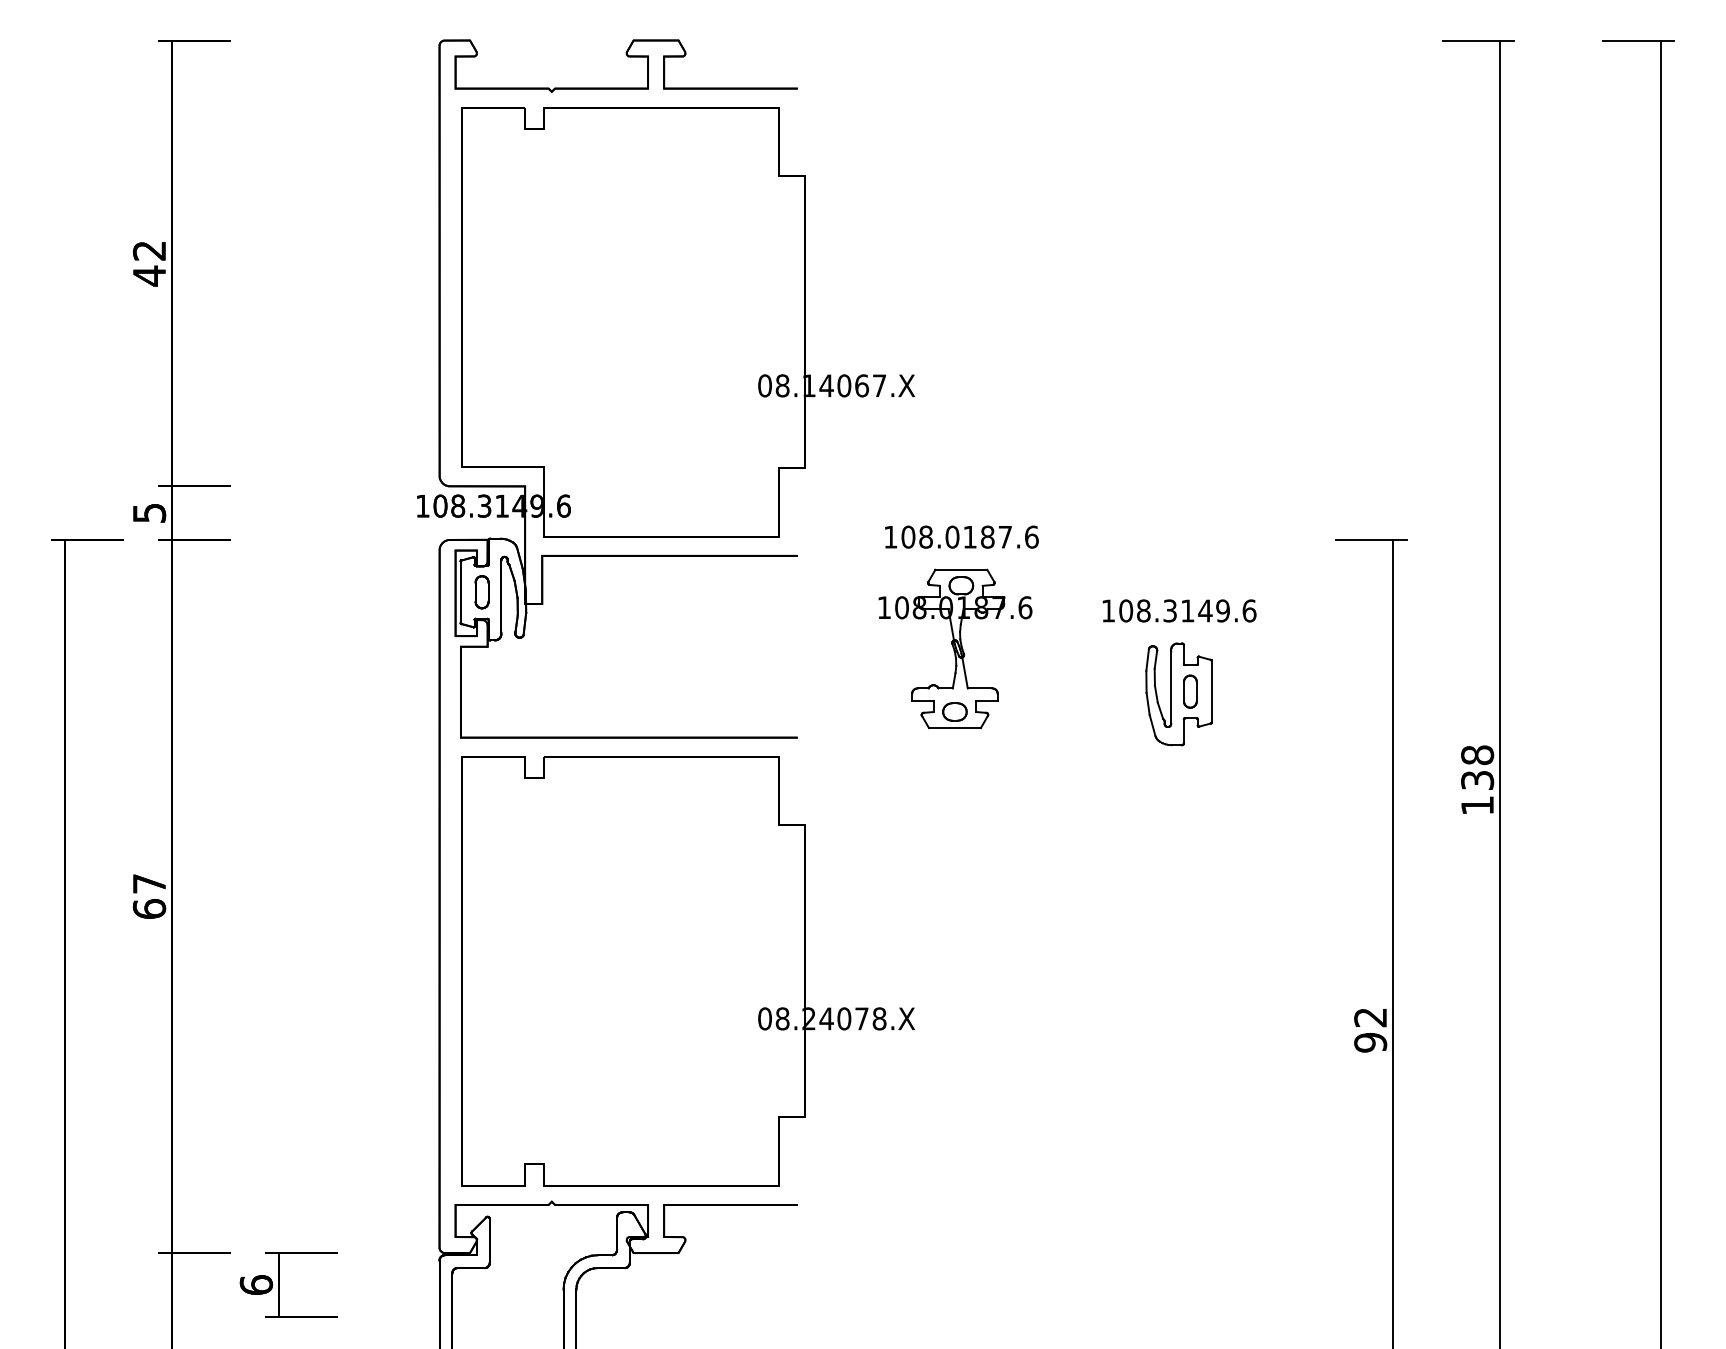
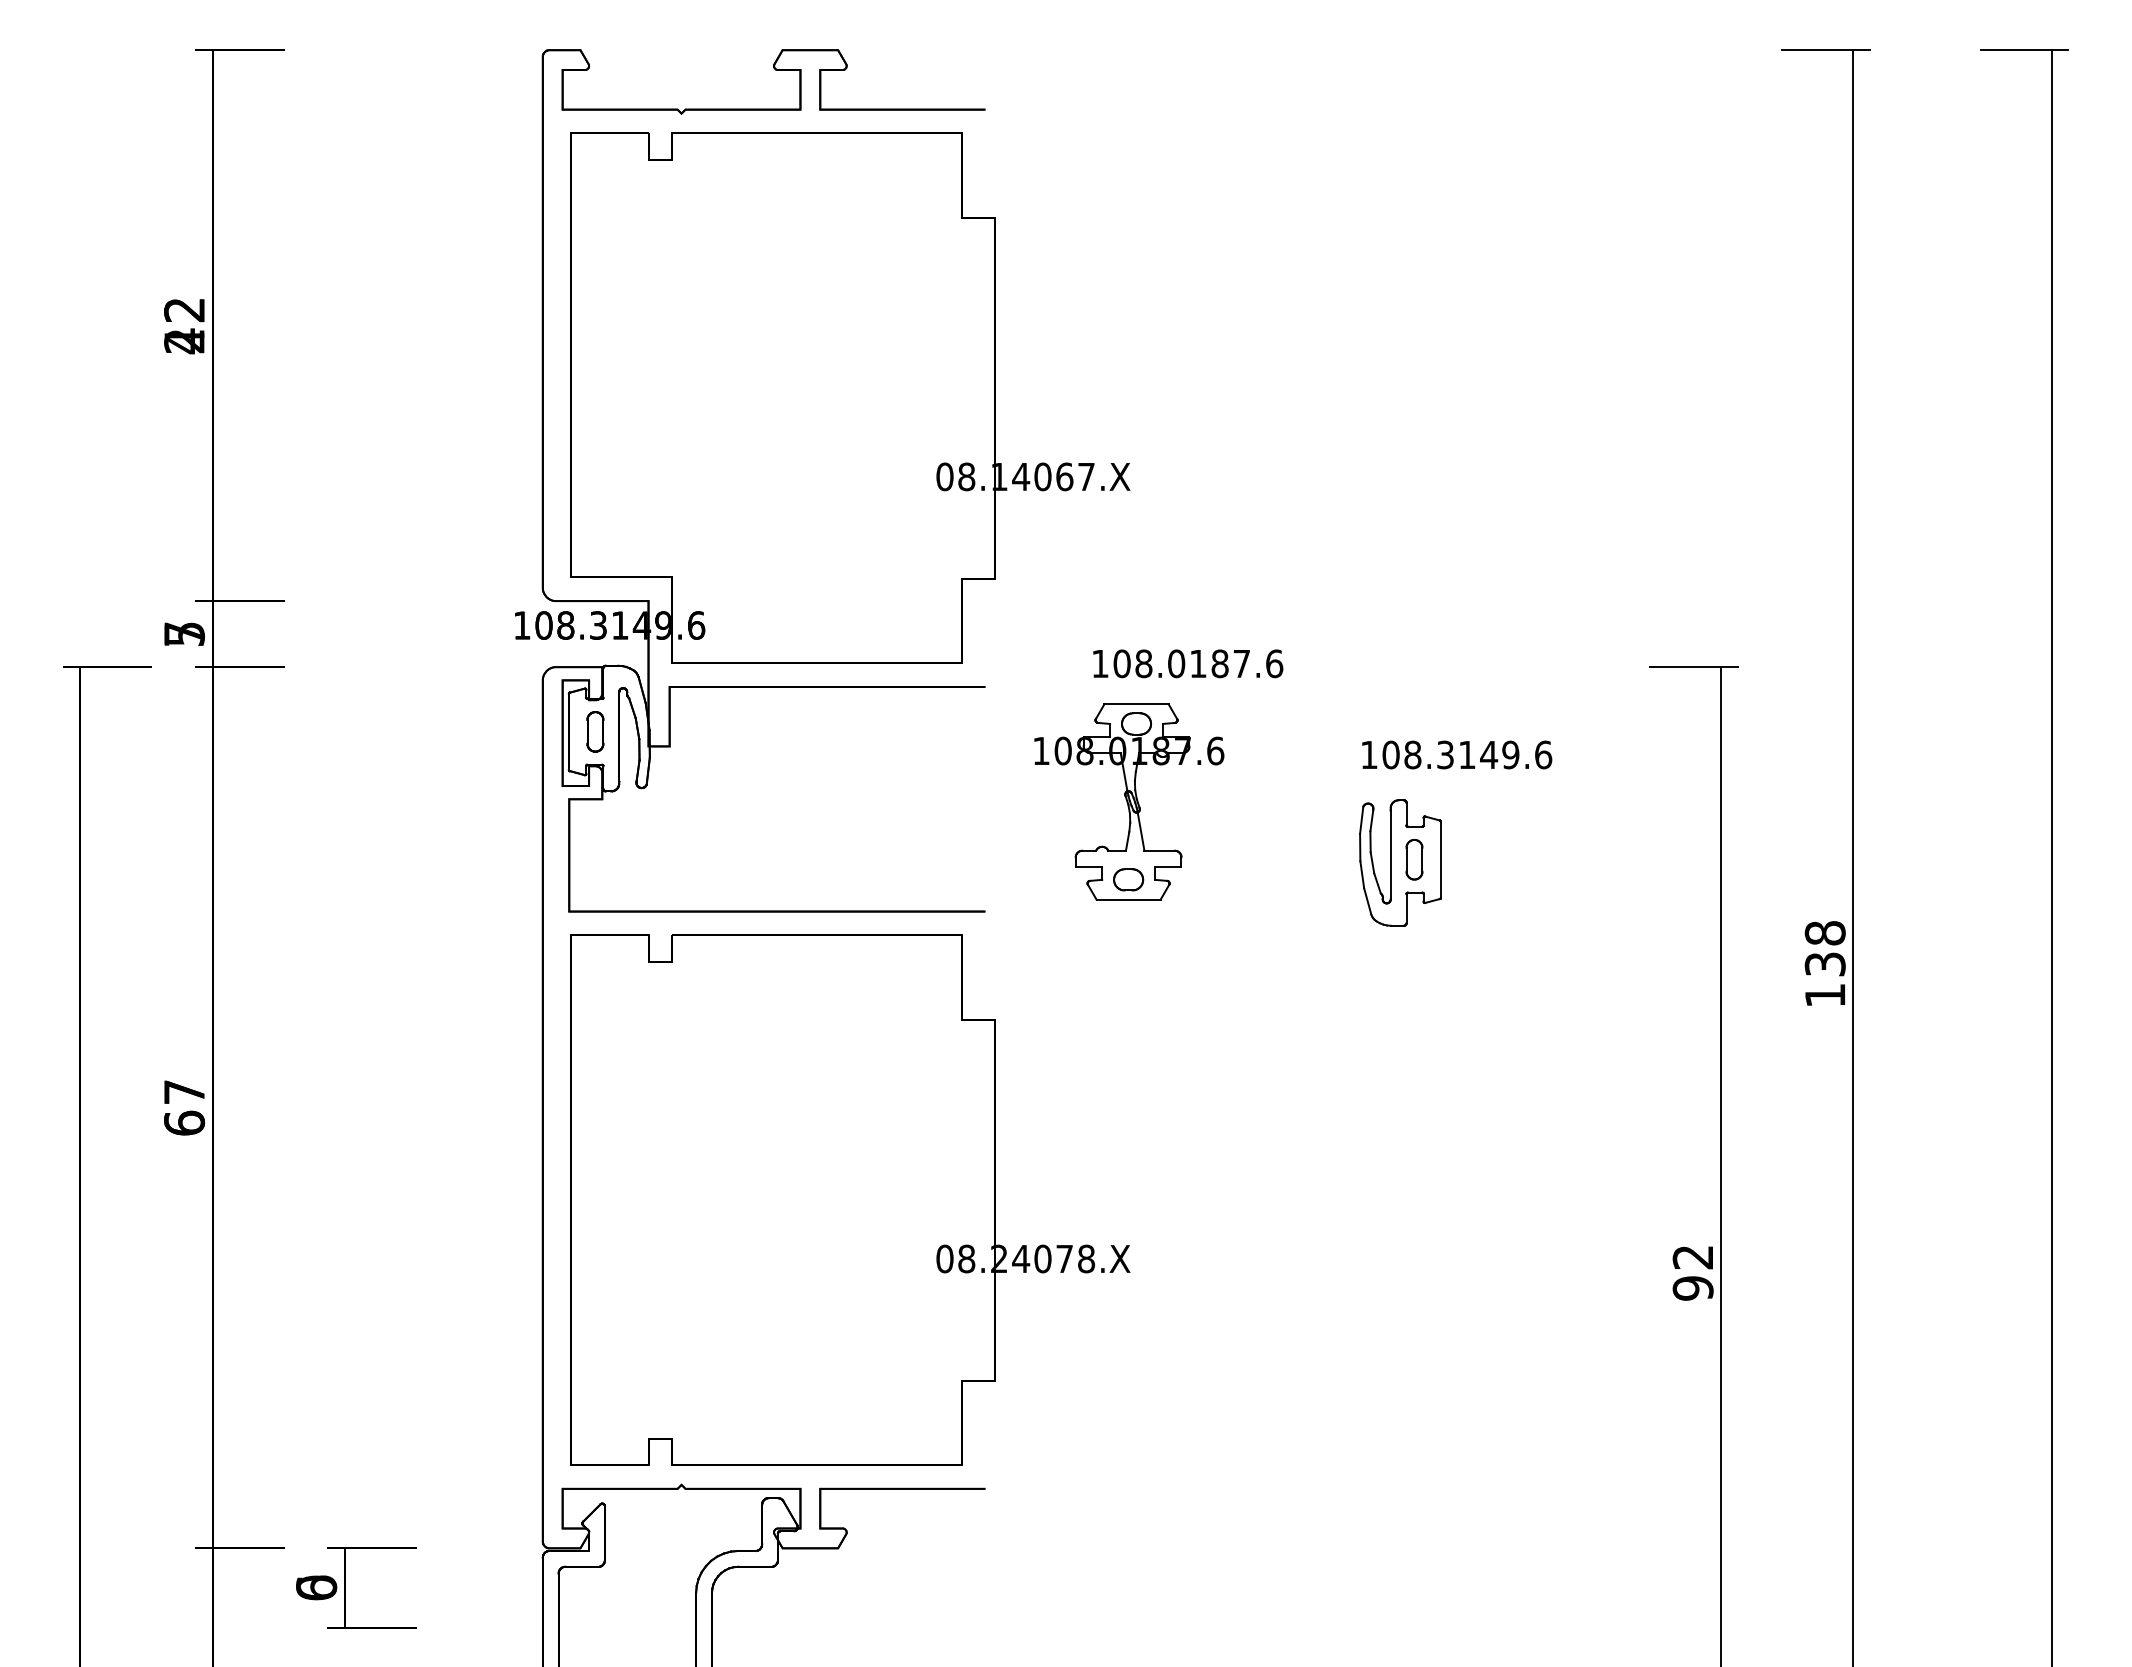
text: (149, 276) -> (184, 341), 42 -> 22
text: (149, 512) -> (184, 633), 5 -> 7
part: (955, 648) -> (1129, 801), moved
part: (1179, 693) -> (1400, 862), moved
text: (256, 1284) -> (316, 1587), 6 -> 0

